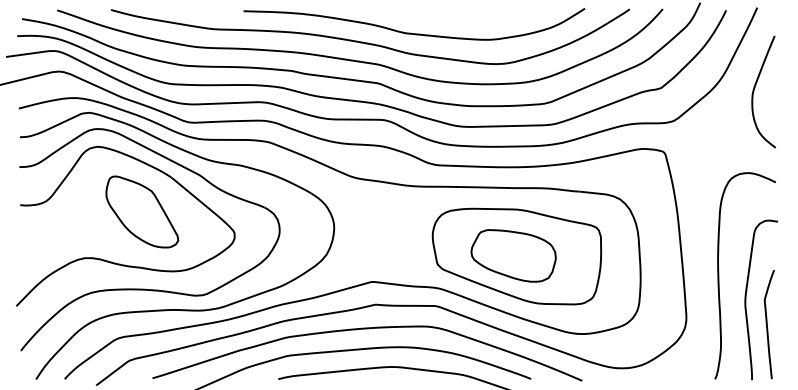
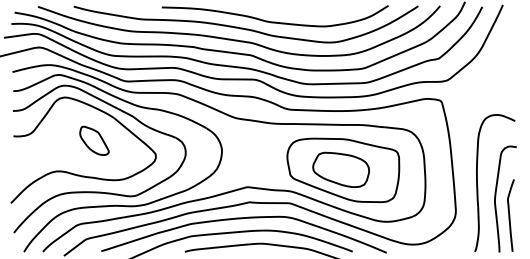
curve: (756, 86) -> (502, 57), removed
part: (142, 211) -> (94, 140), size x0.6

